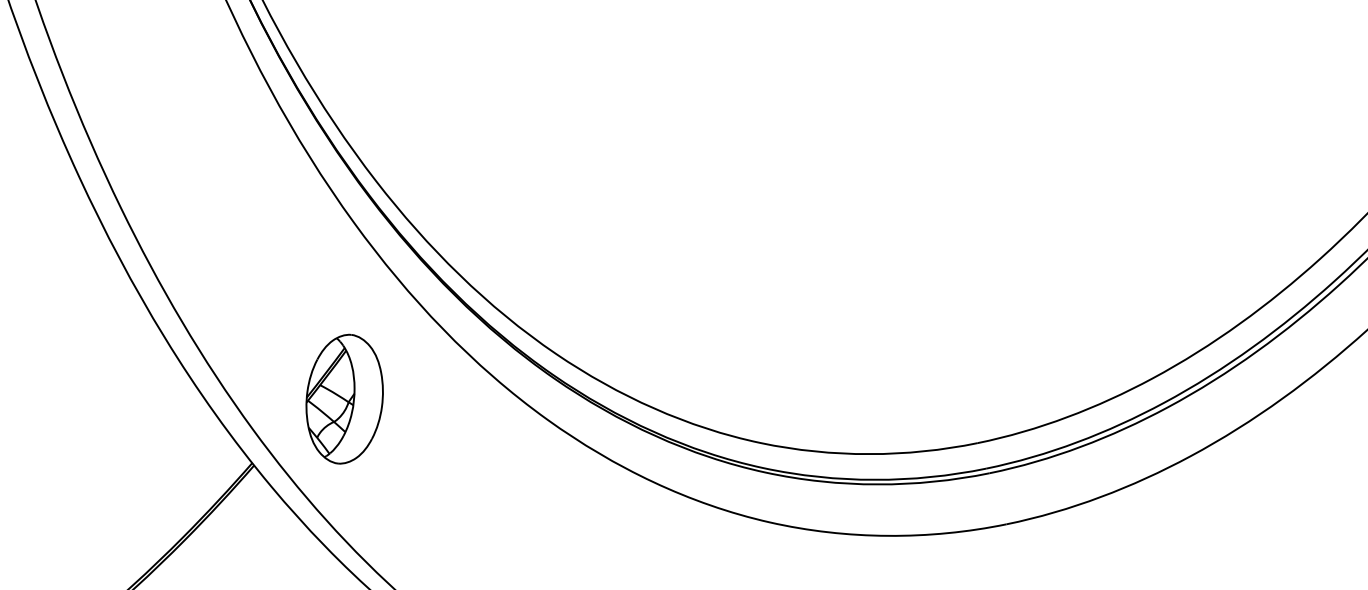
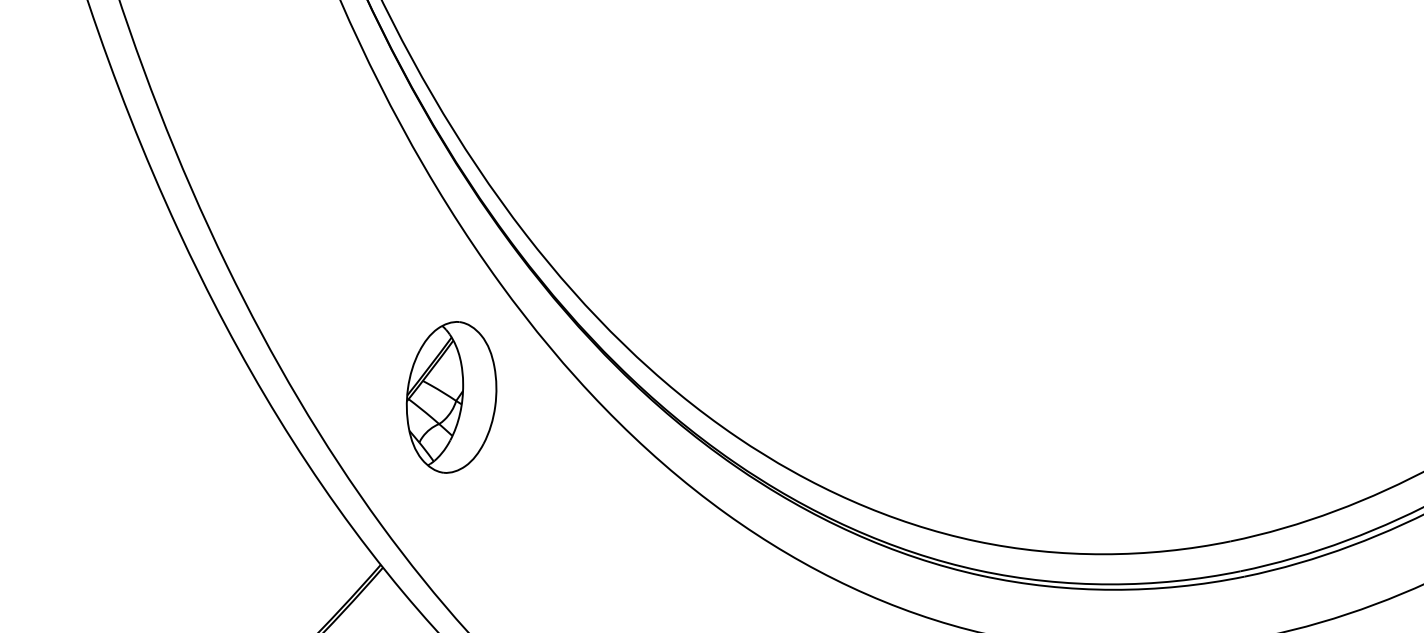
part: (344, 398) -> (451, 396), moved

